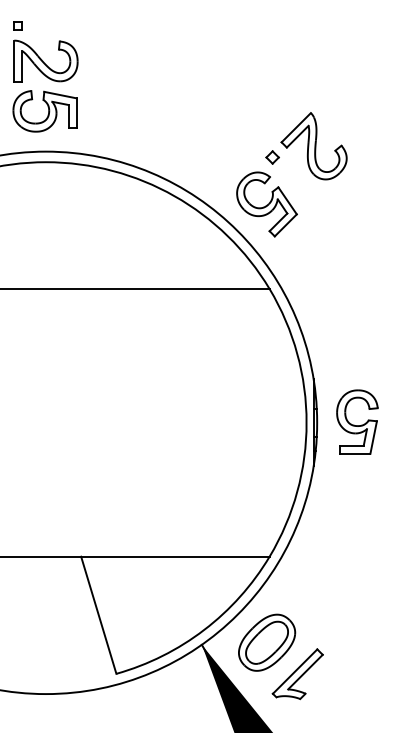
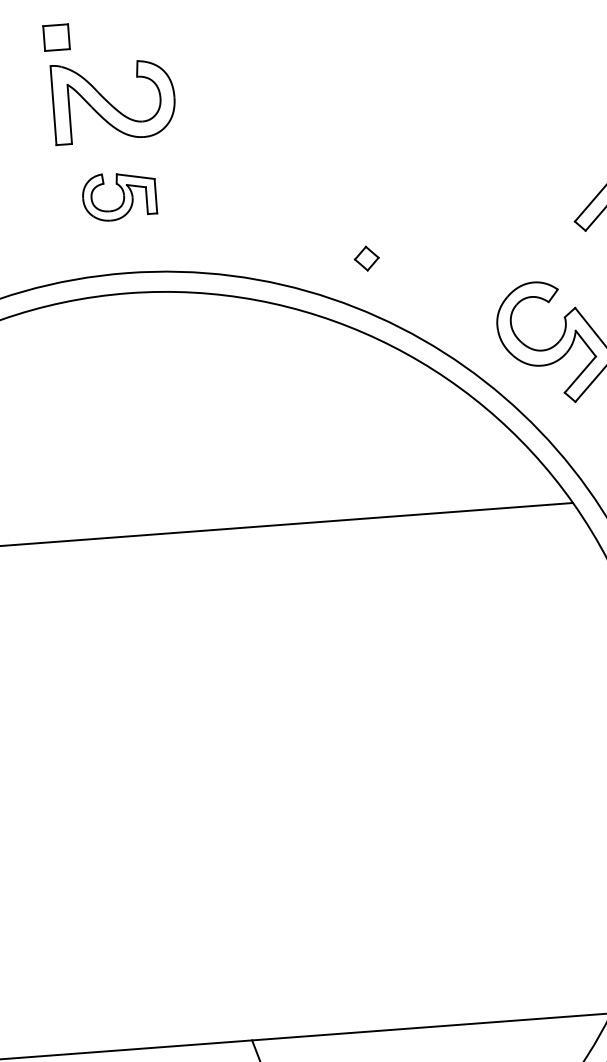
part: (17, 25) -> (54, 36), size x1.6
part: (44, 111) -> (118, 196), size x0.6
part: (272, 157) -> (366, 258), moved

